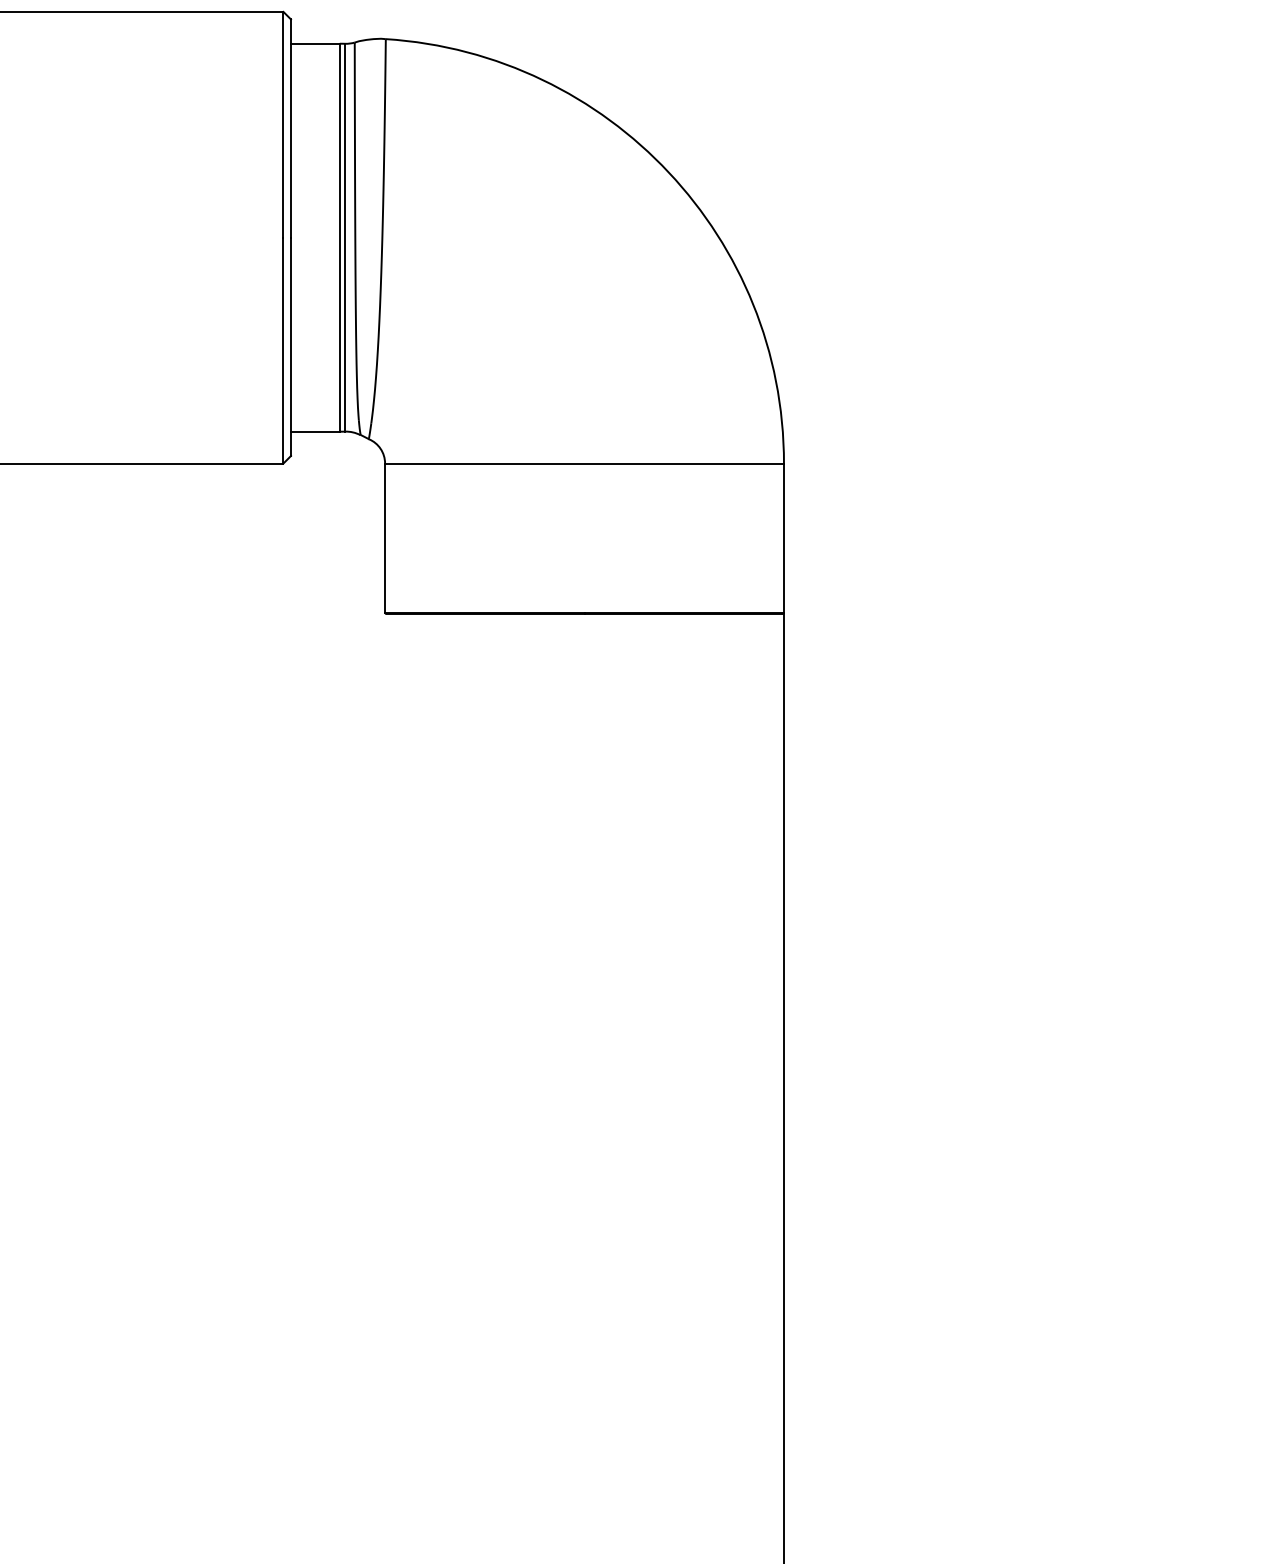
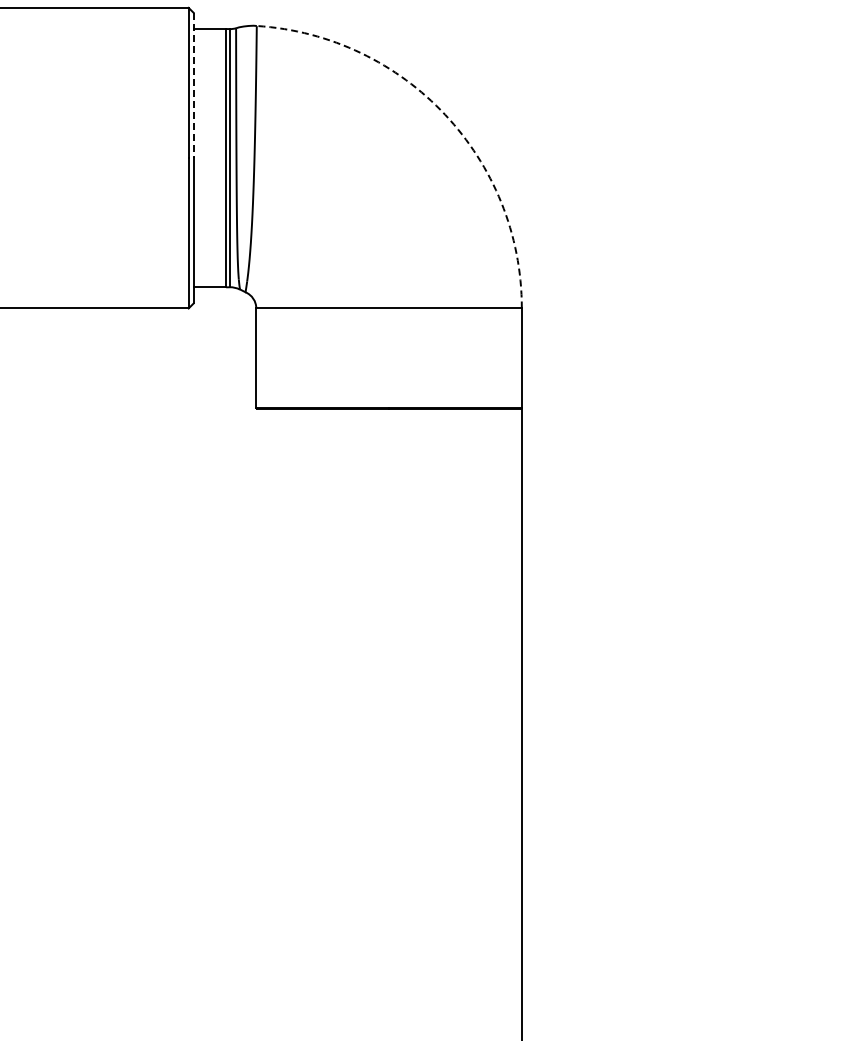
line: (290, 128) -> (193, 85), solid -> dashed
arc: (669, 172) -> (445, 114), solid -> dashed

